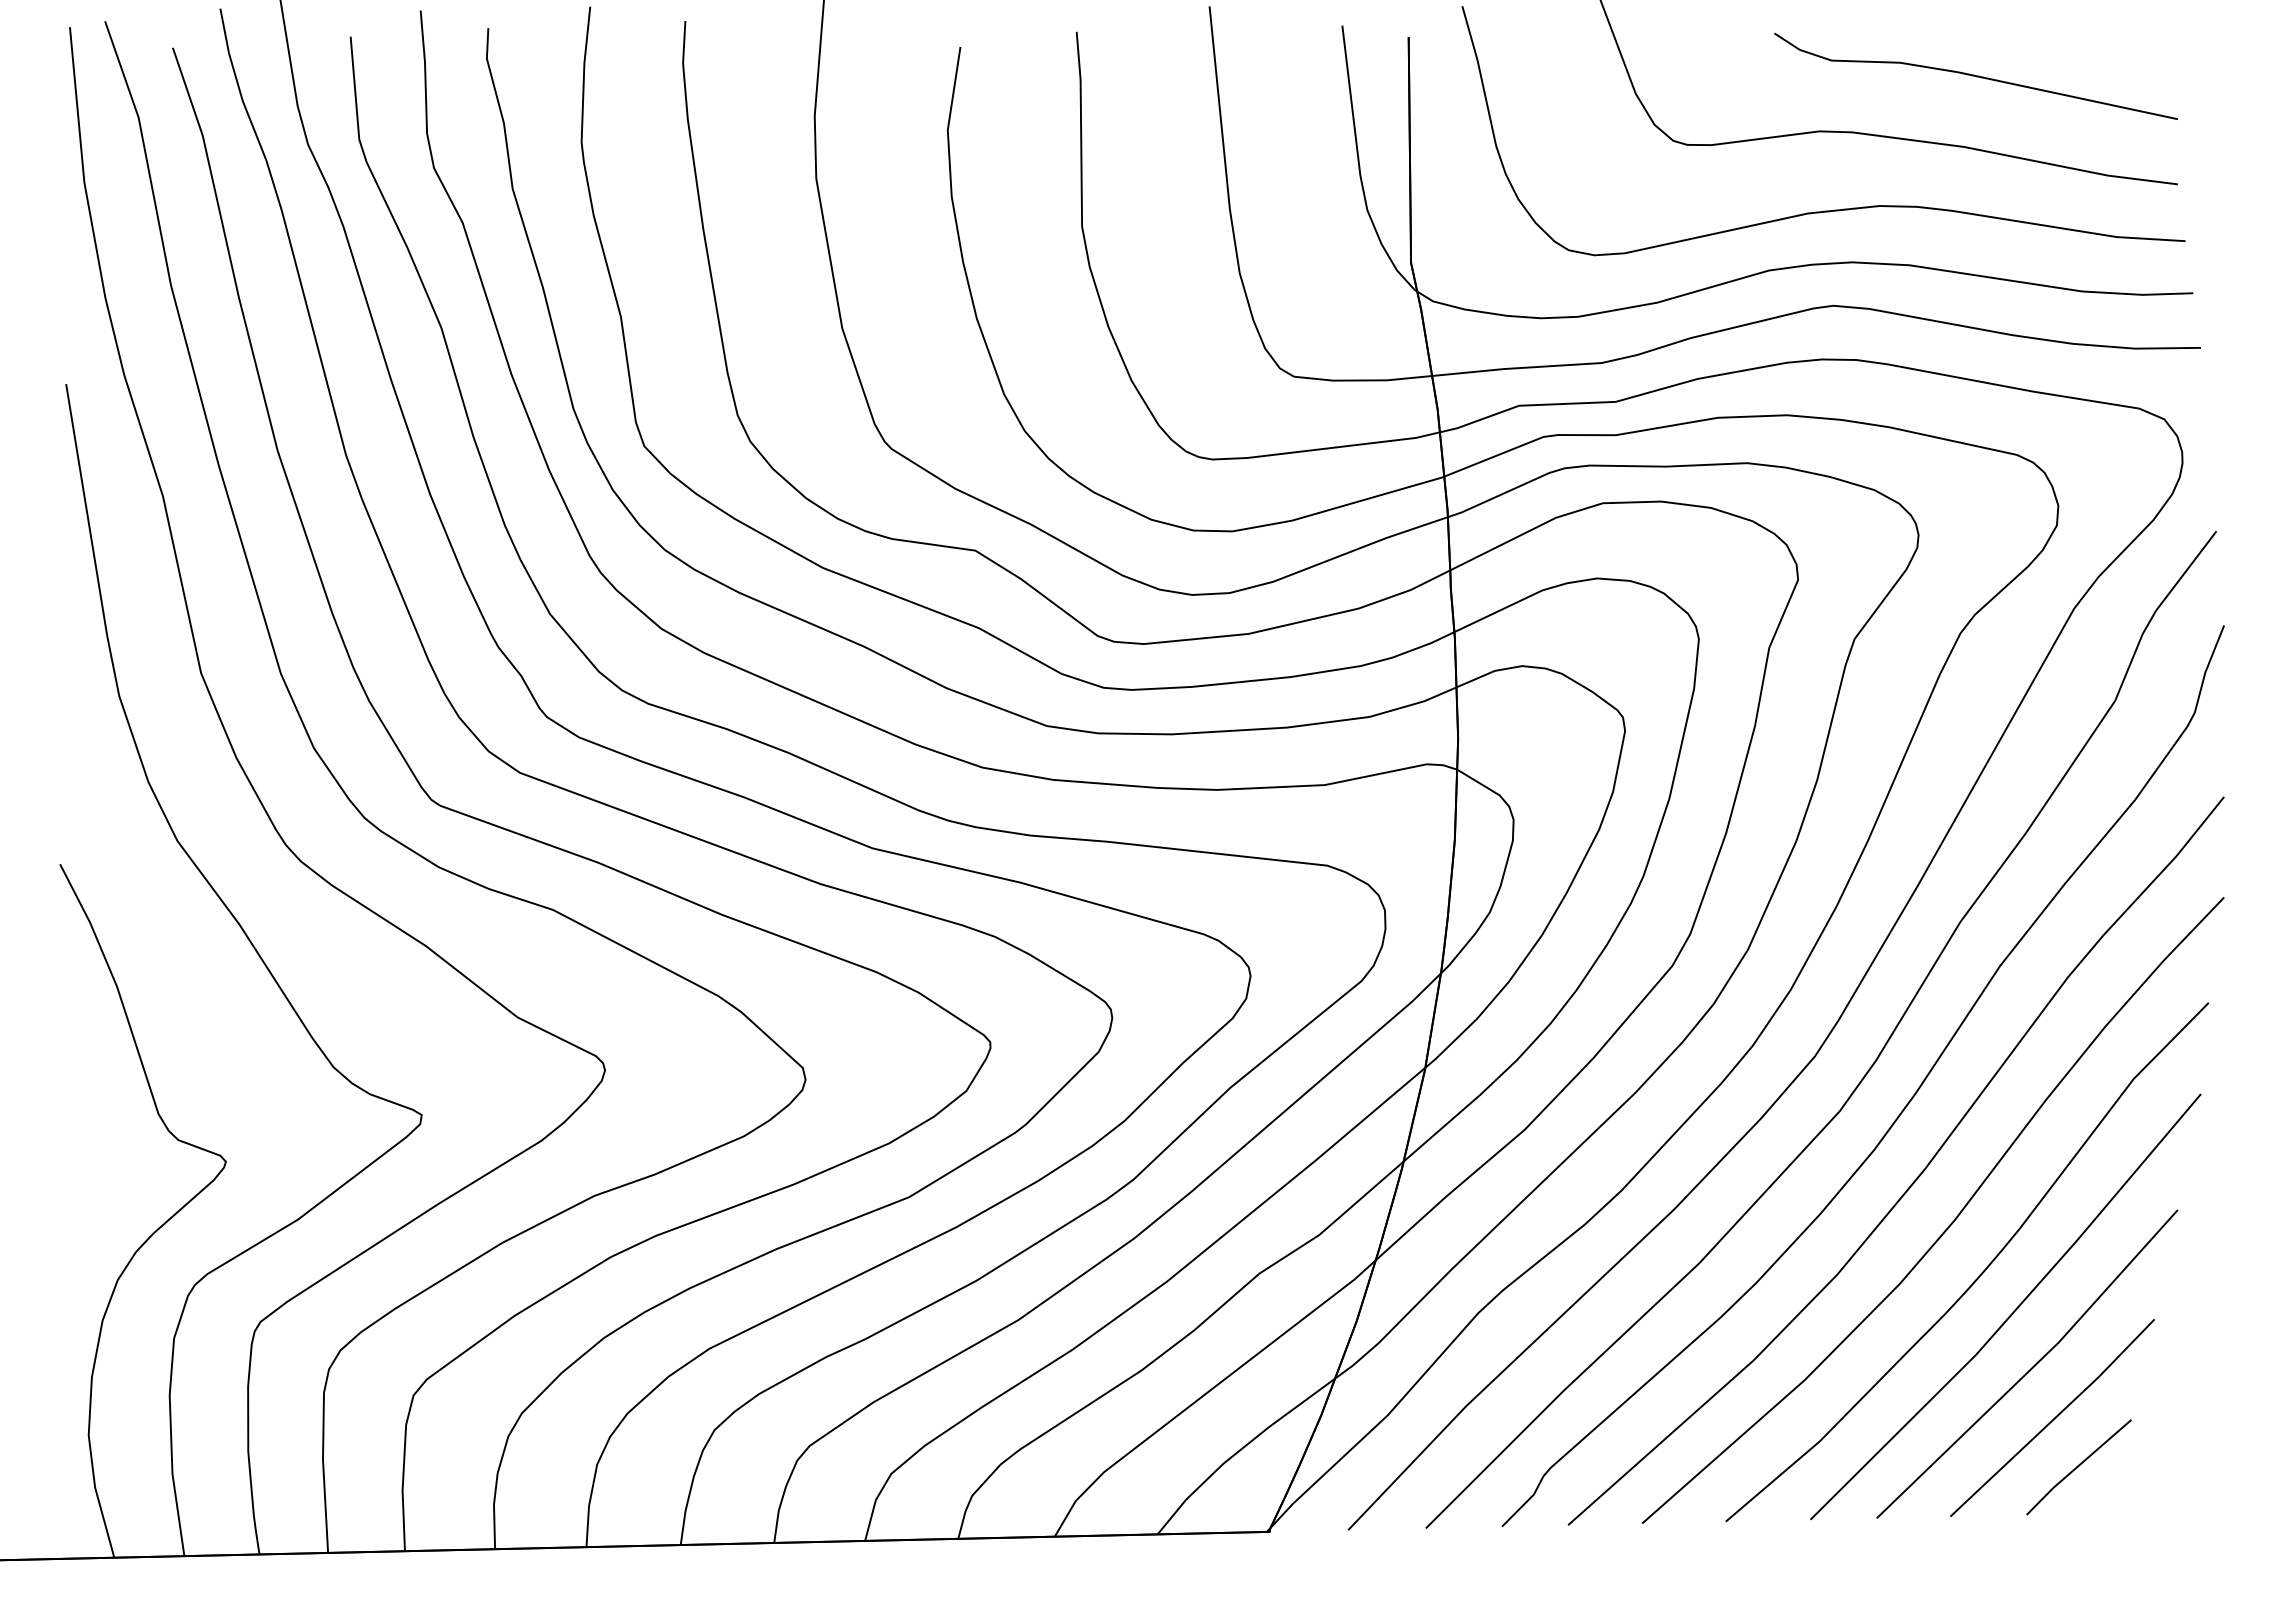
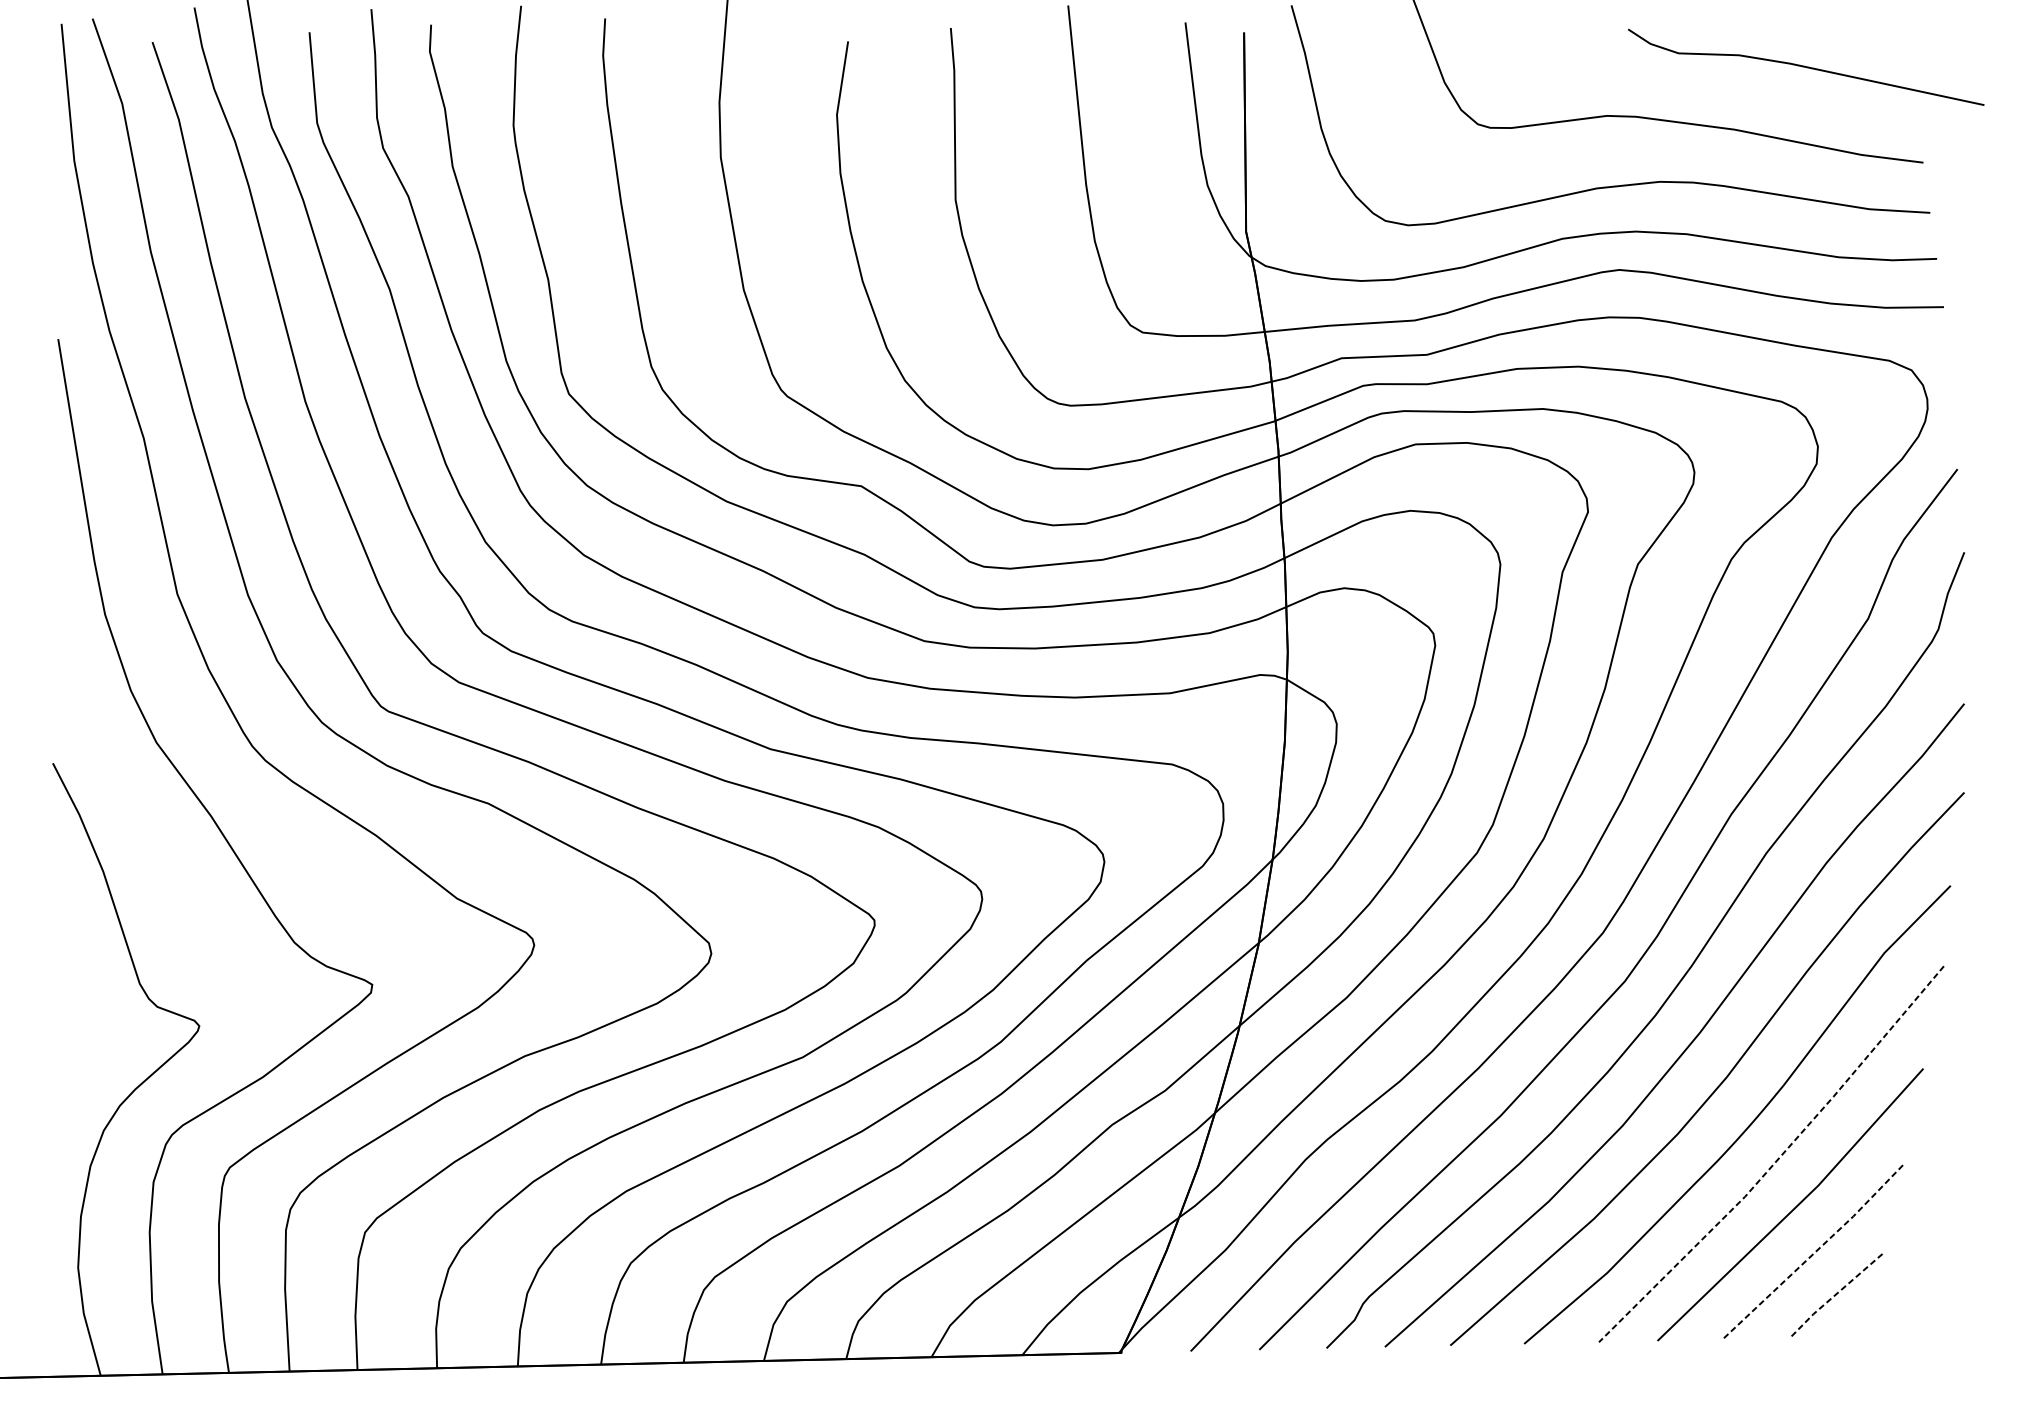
curve: (1975, 75) -> (1805, 66), moved
line: (2012, 1313) -> (1777, 1160), solid -> dashed
line: (2054, 1419) -> (1814, 1253), solid -> dashed
line: (2077, 1467) -> (1834, 1296), solid -> dashed

